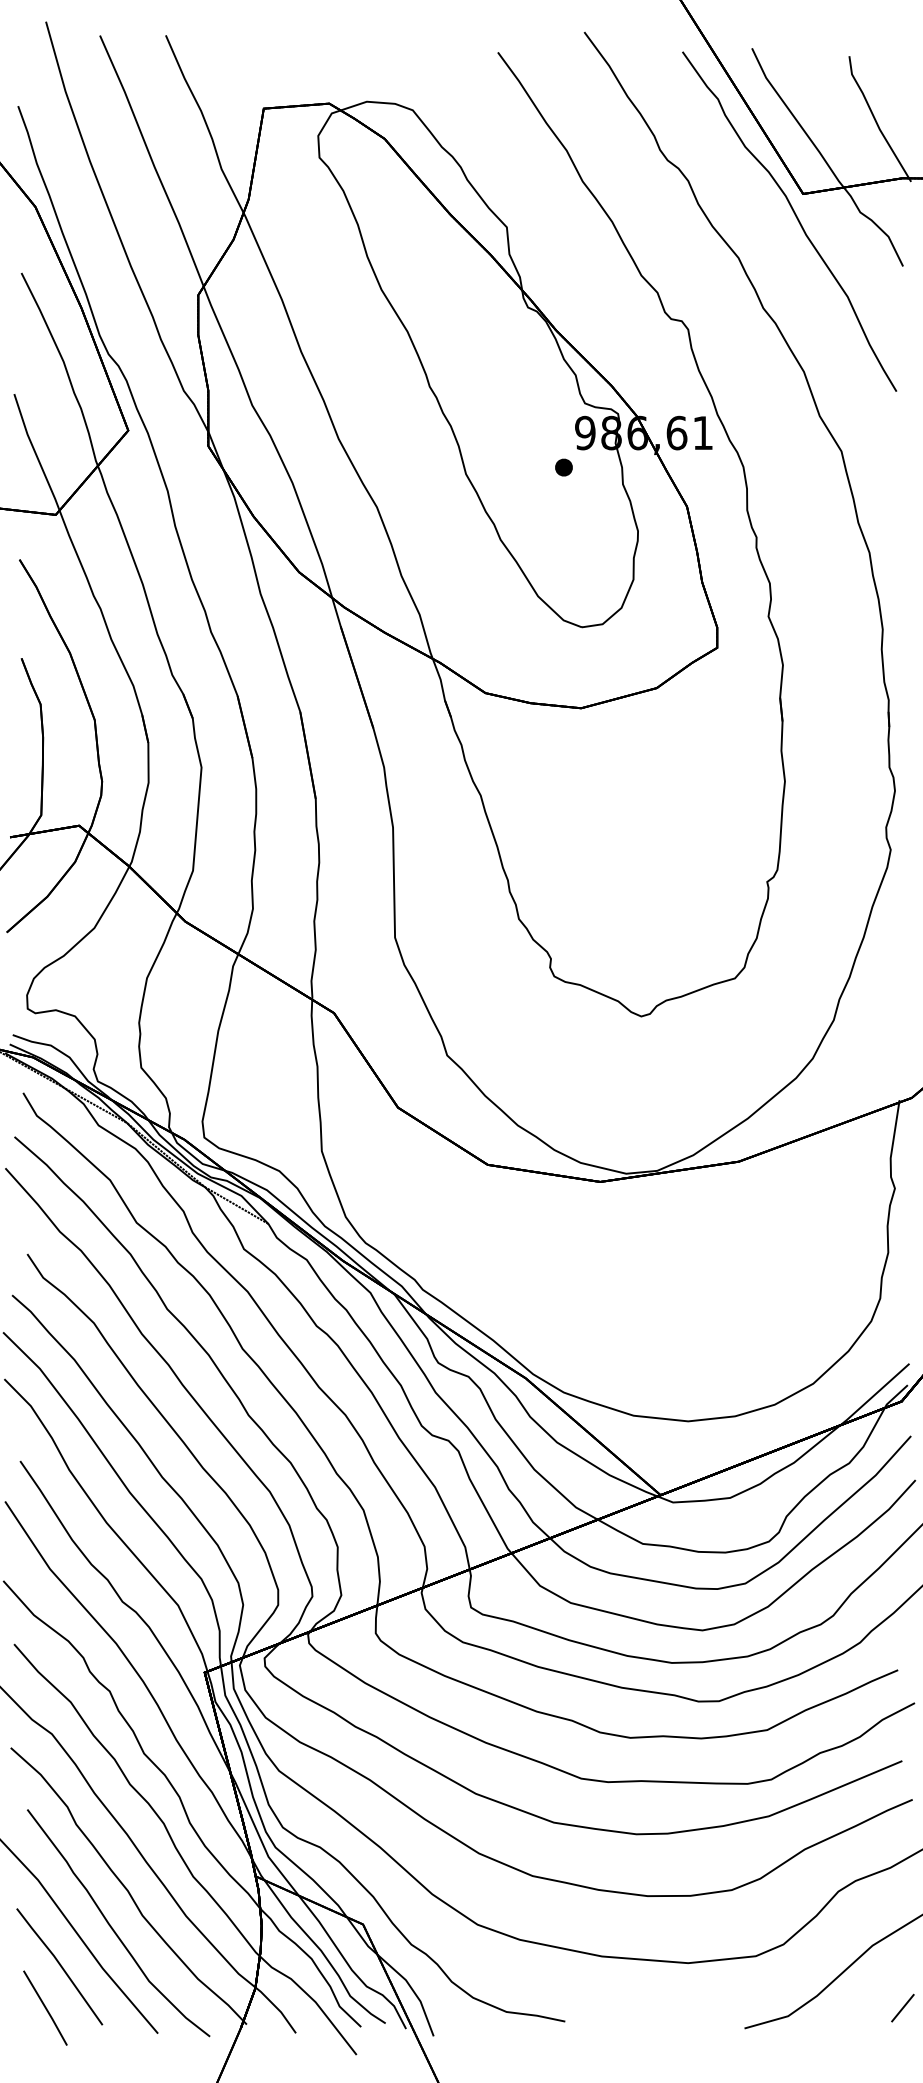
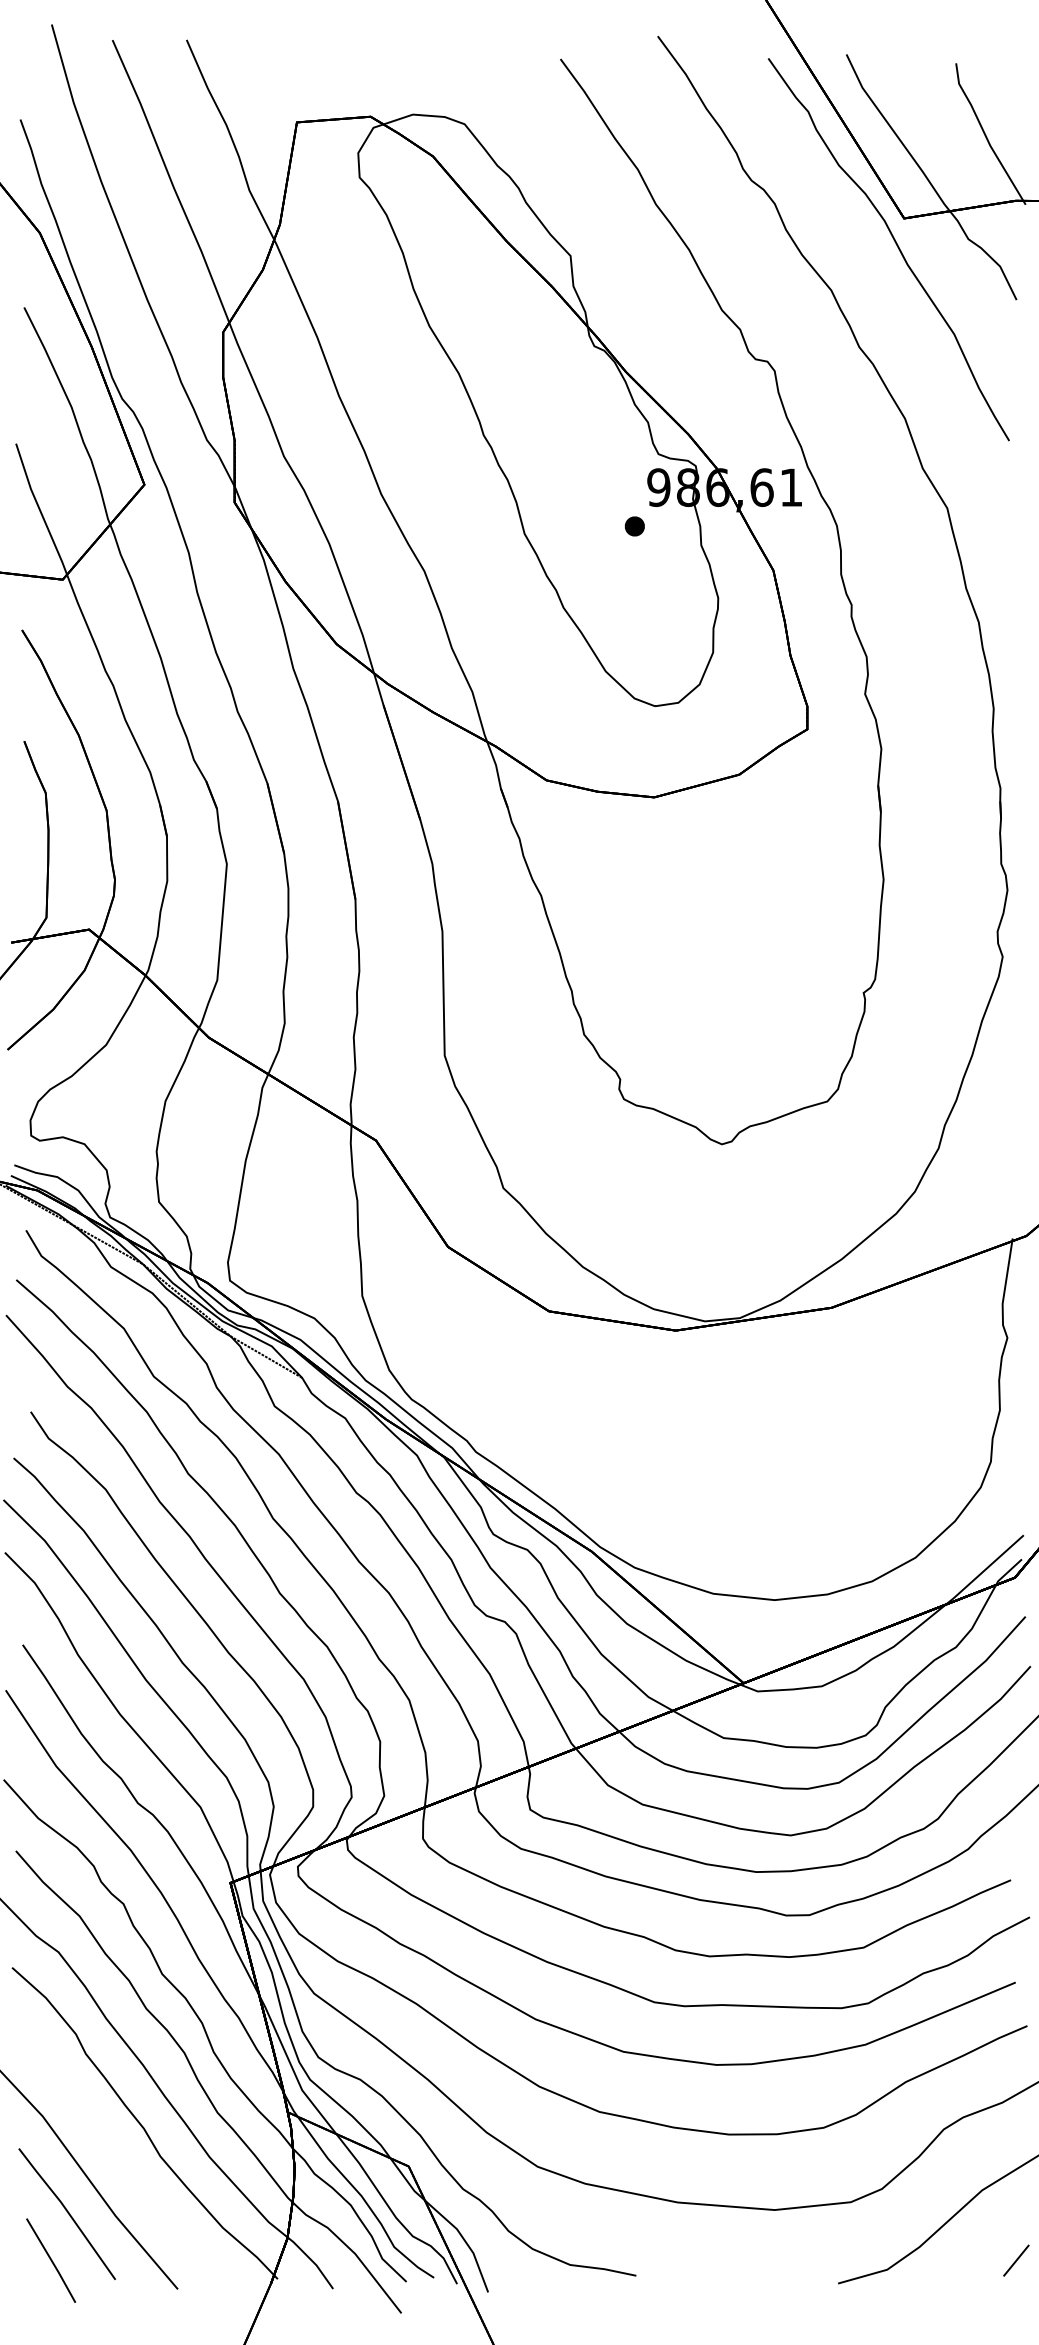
part: (113, 1928) -> (127, 2170), removed

